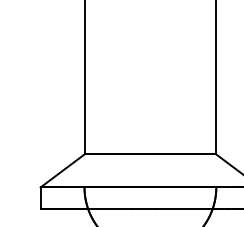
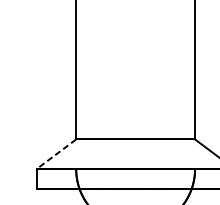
line: (62, 171) -> (56, 154), solid -> dashed

